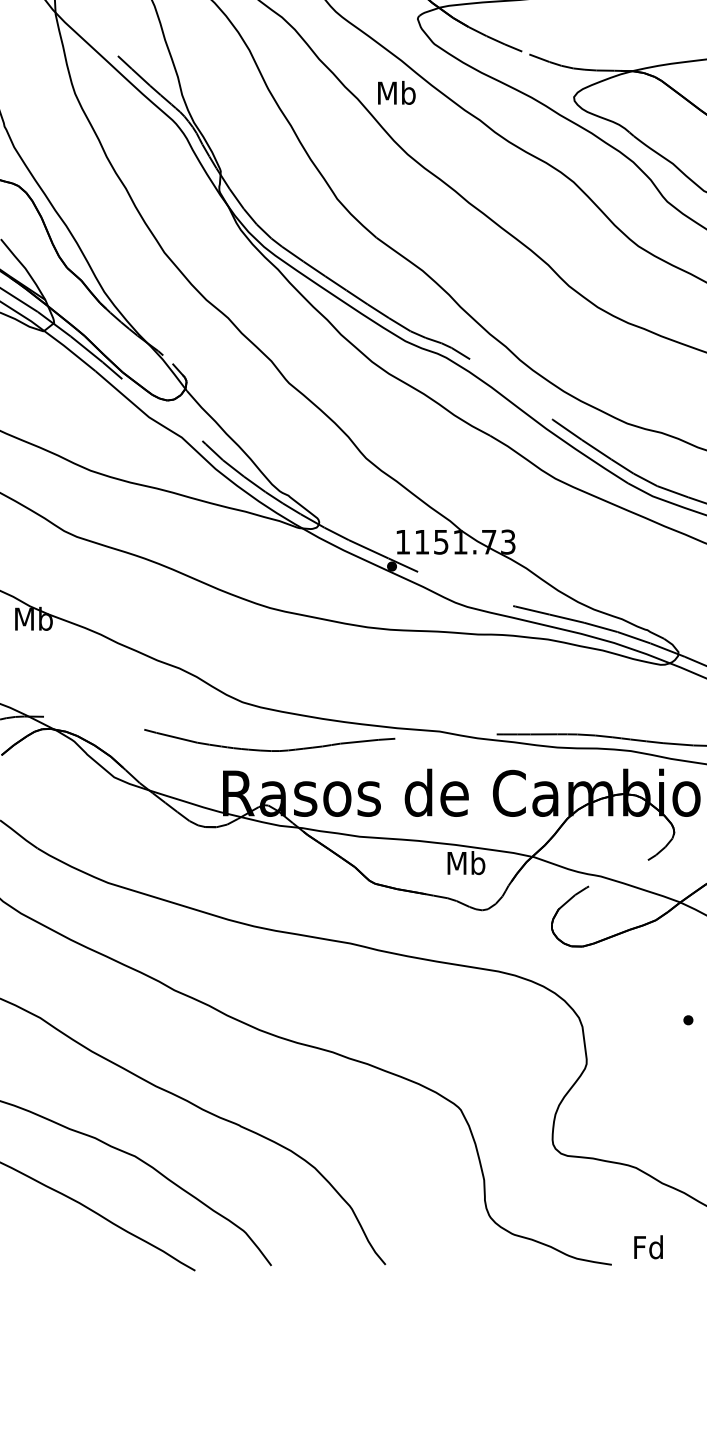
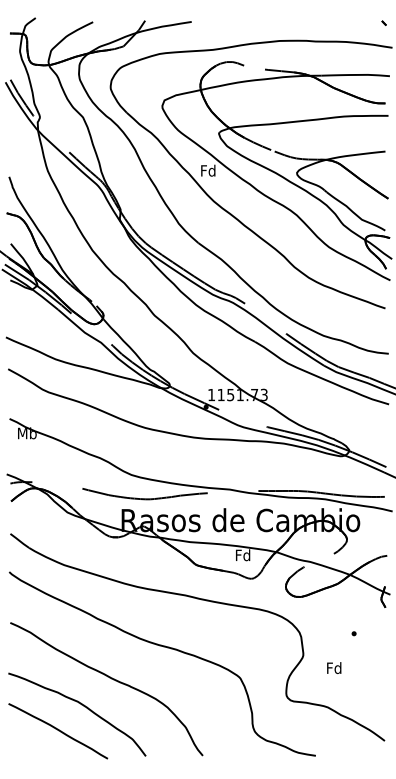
text: (396, 92) -> (208, 170), Mb -> Fd
text: (464, 863) -> (242, 555), Mb -> Fd
text: (649, 1246) -> (334, 667), moved

